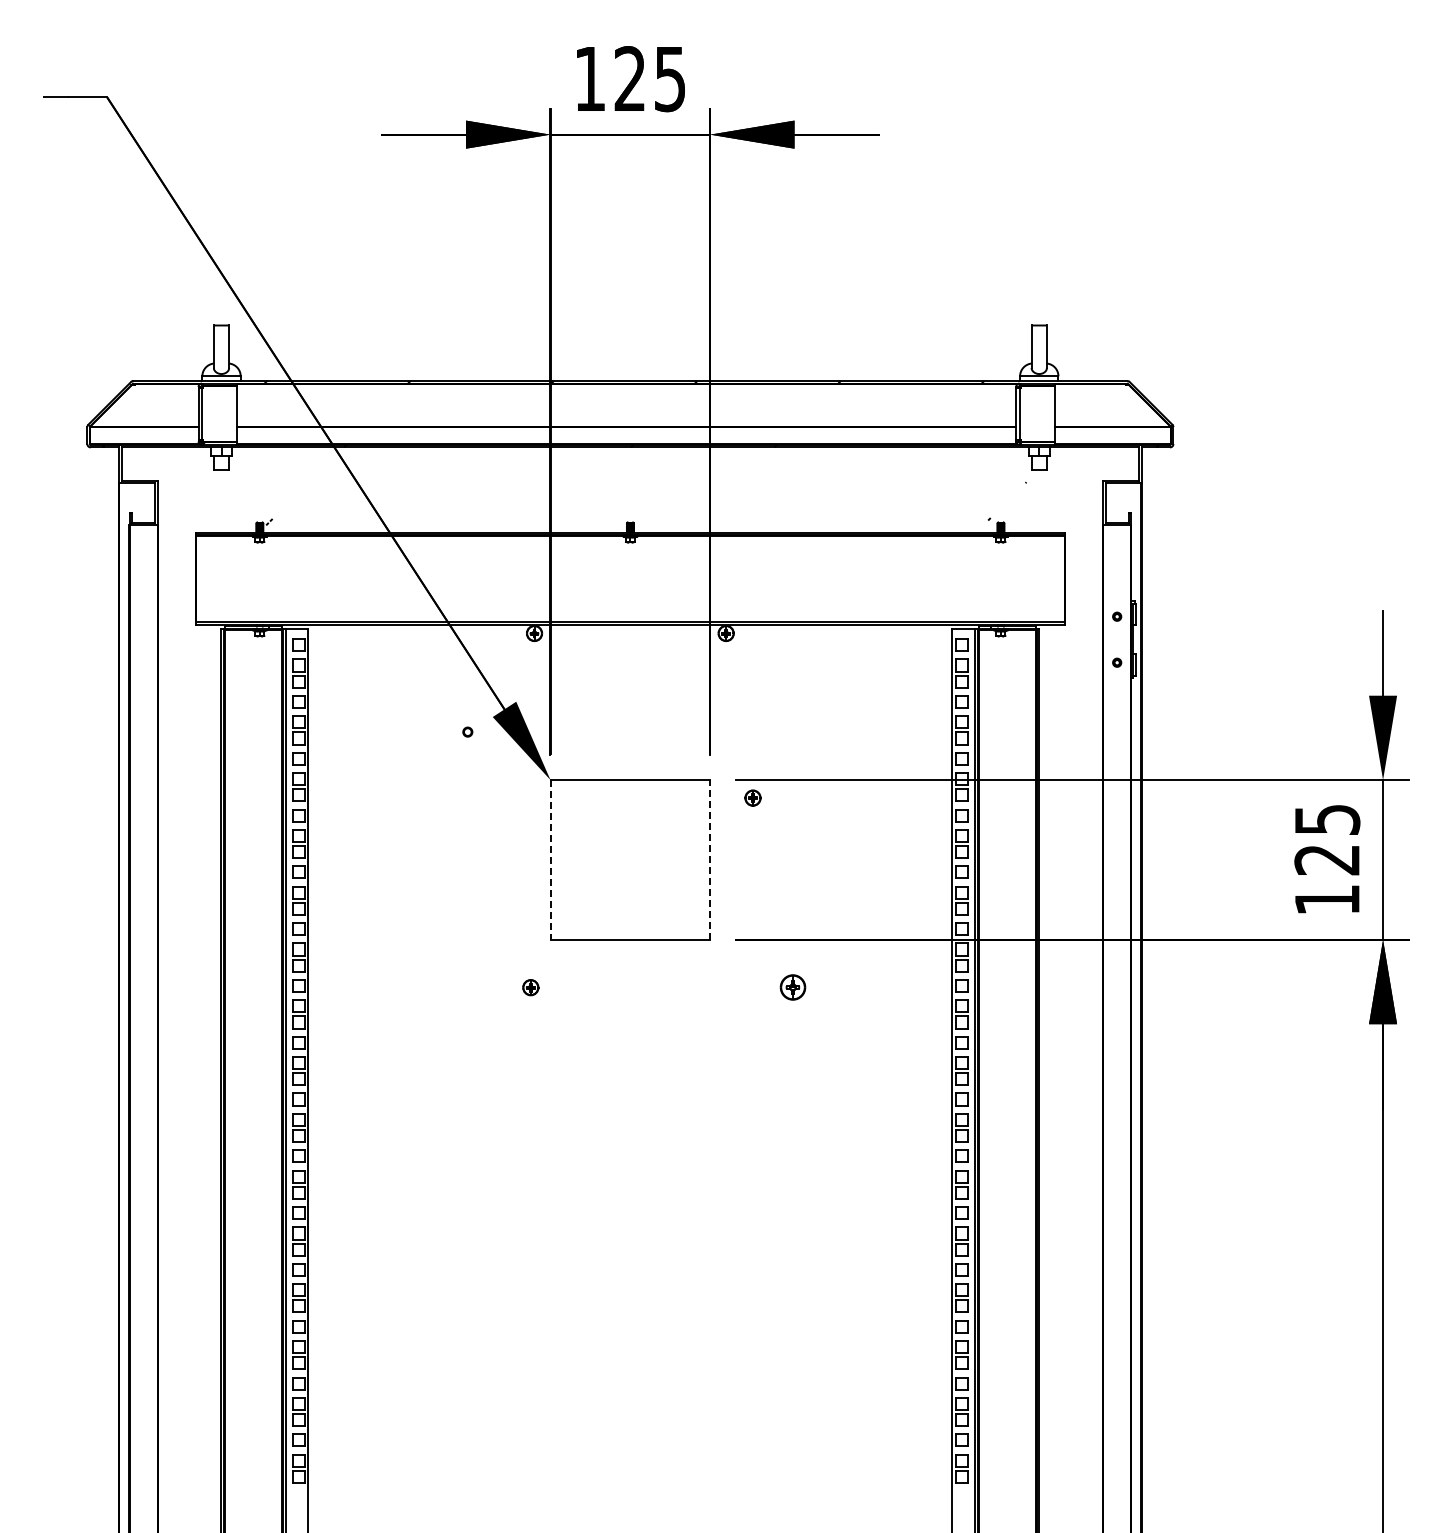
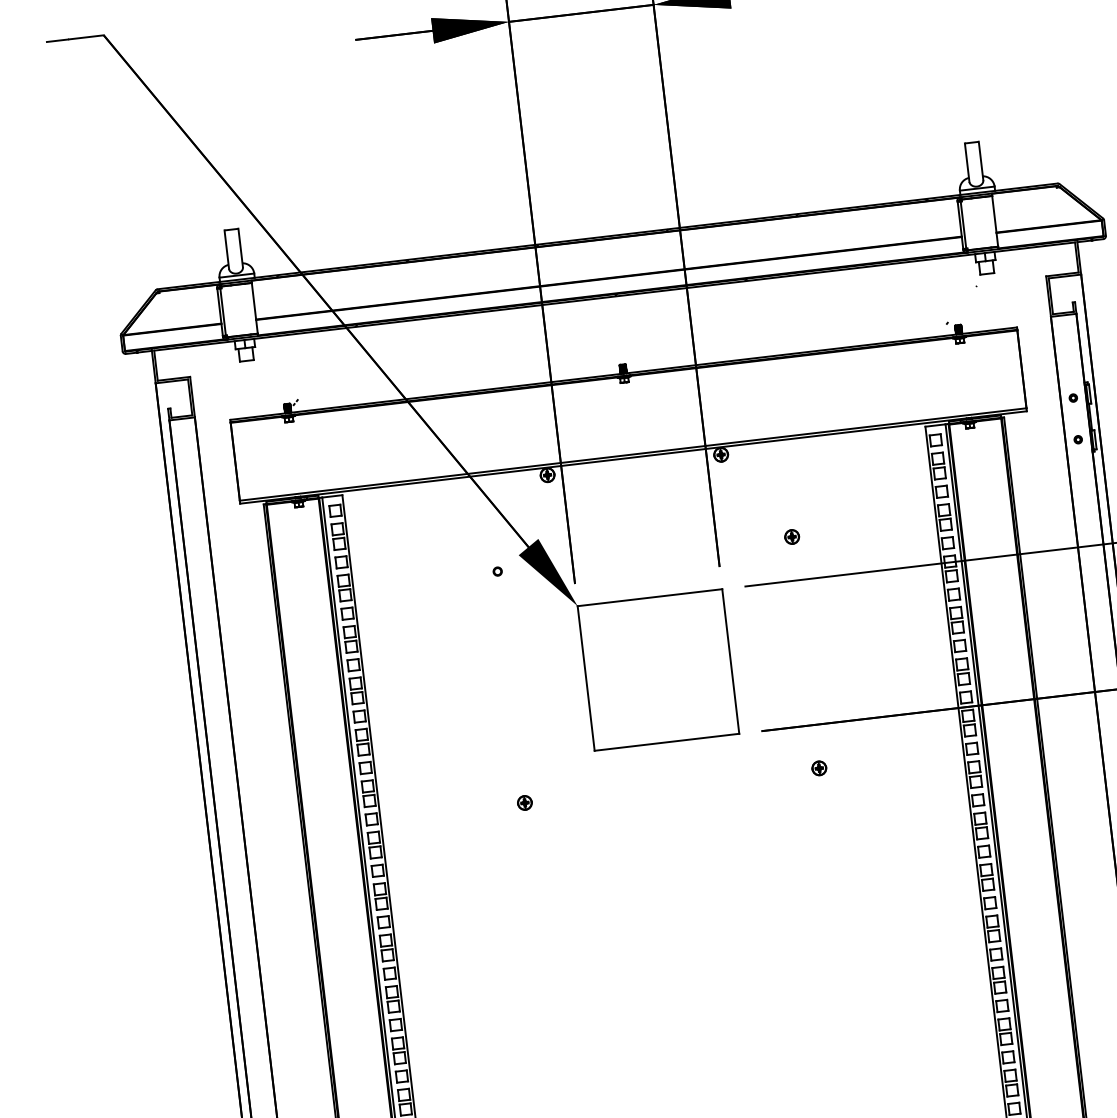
part: (752, 797) -> (791, 536), moved
line: (550, 859) -> (586, 678), dashed -> solid
line: (710, 859) -> (730, 661), dashed -> solid
part: (530, 987) -> (524, 802), moved
part: (792, 987) -> (818, 768), size x0.62

